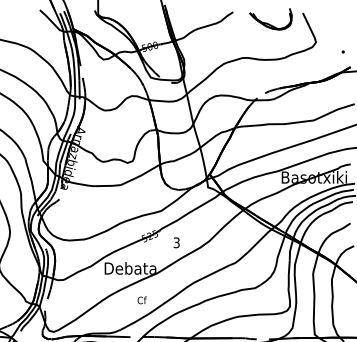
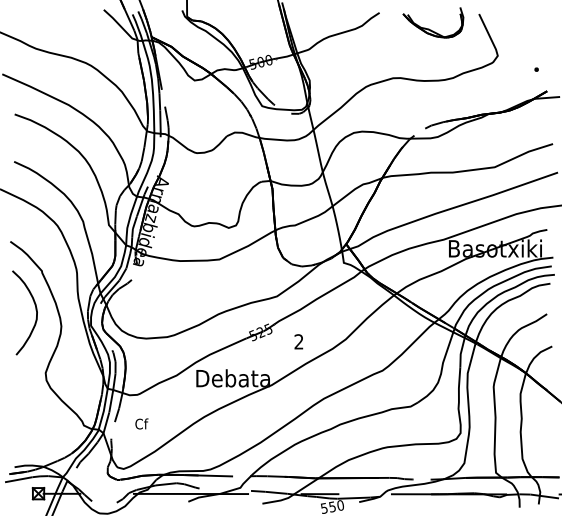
text: (176, 242) -> (298, 341), 3 -> 2
text: (141, 300) -> (141, 423), moved

